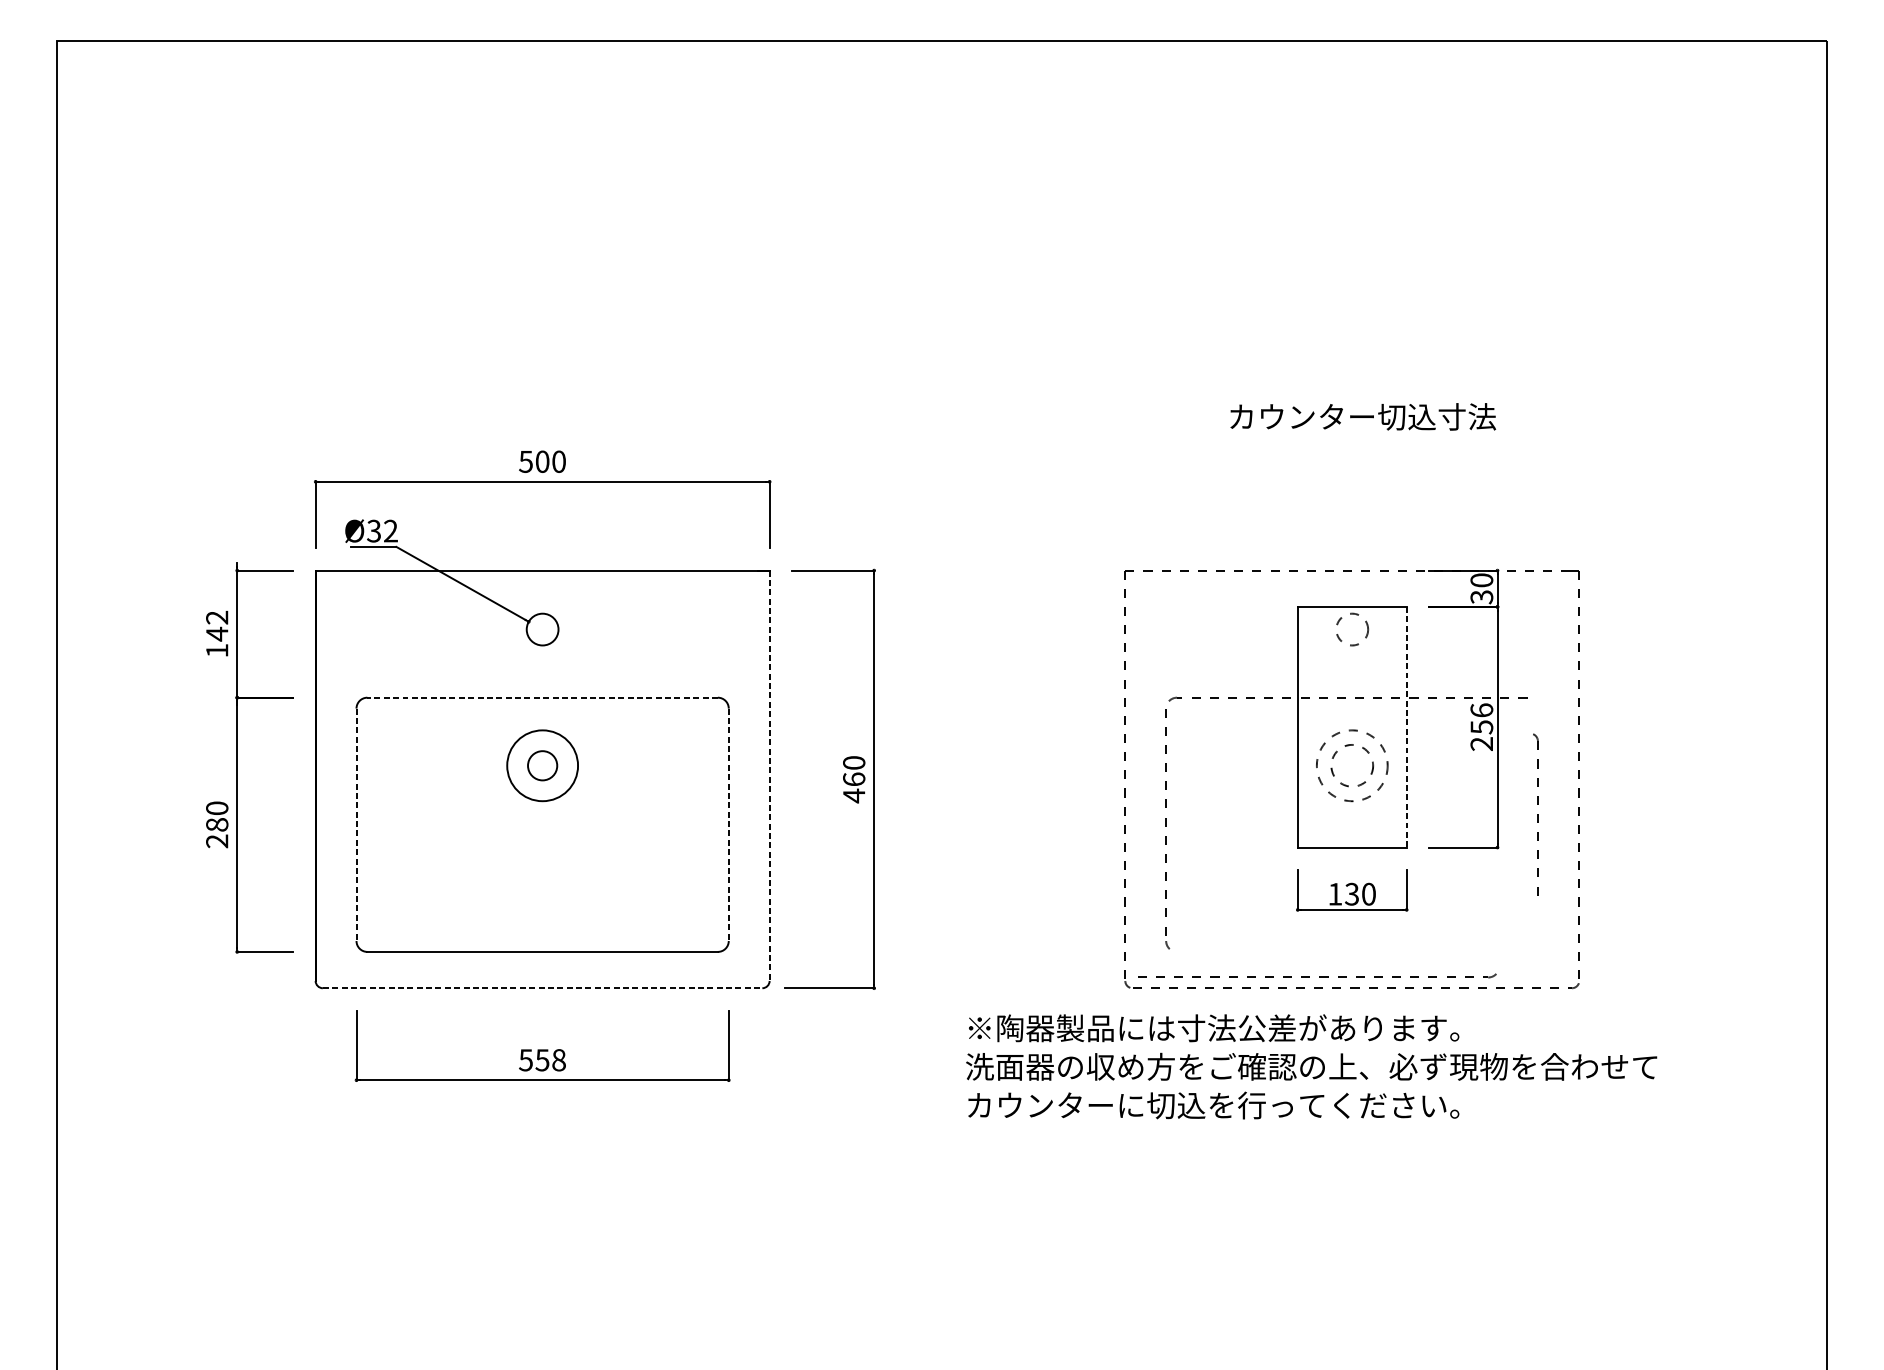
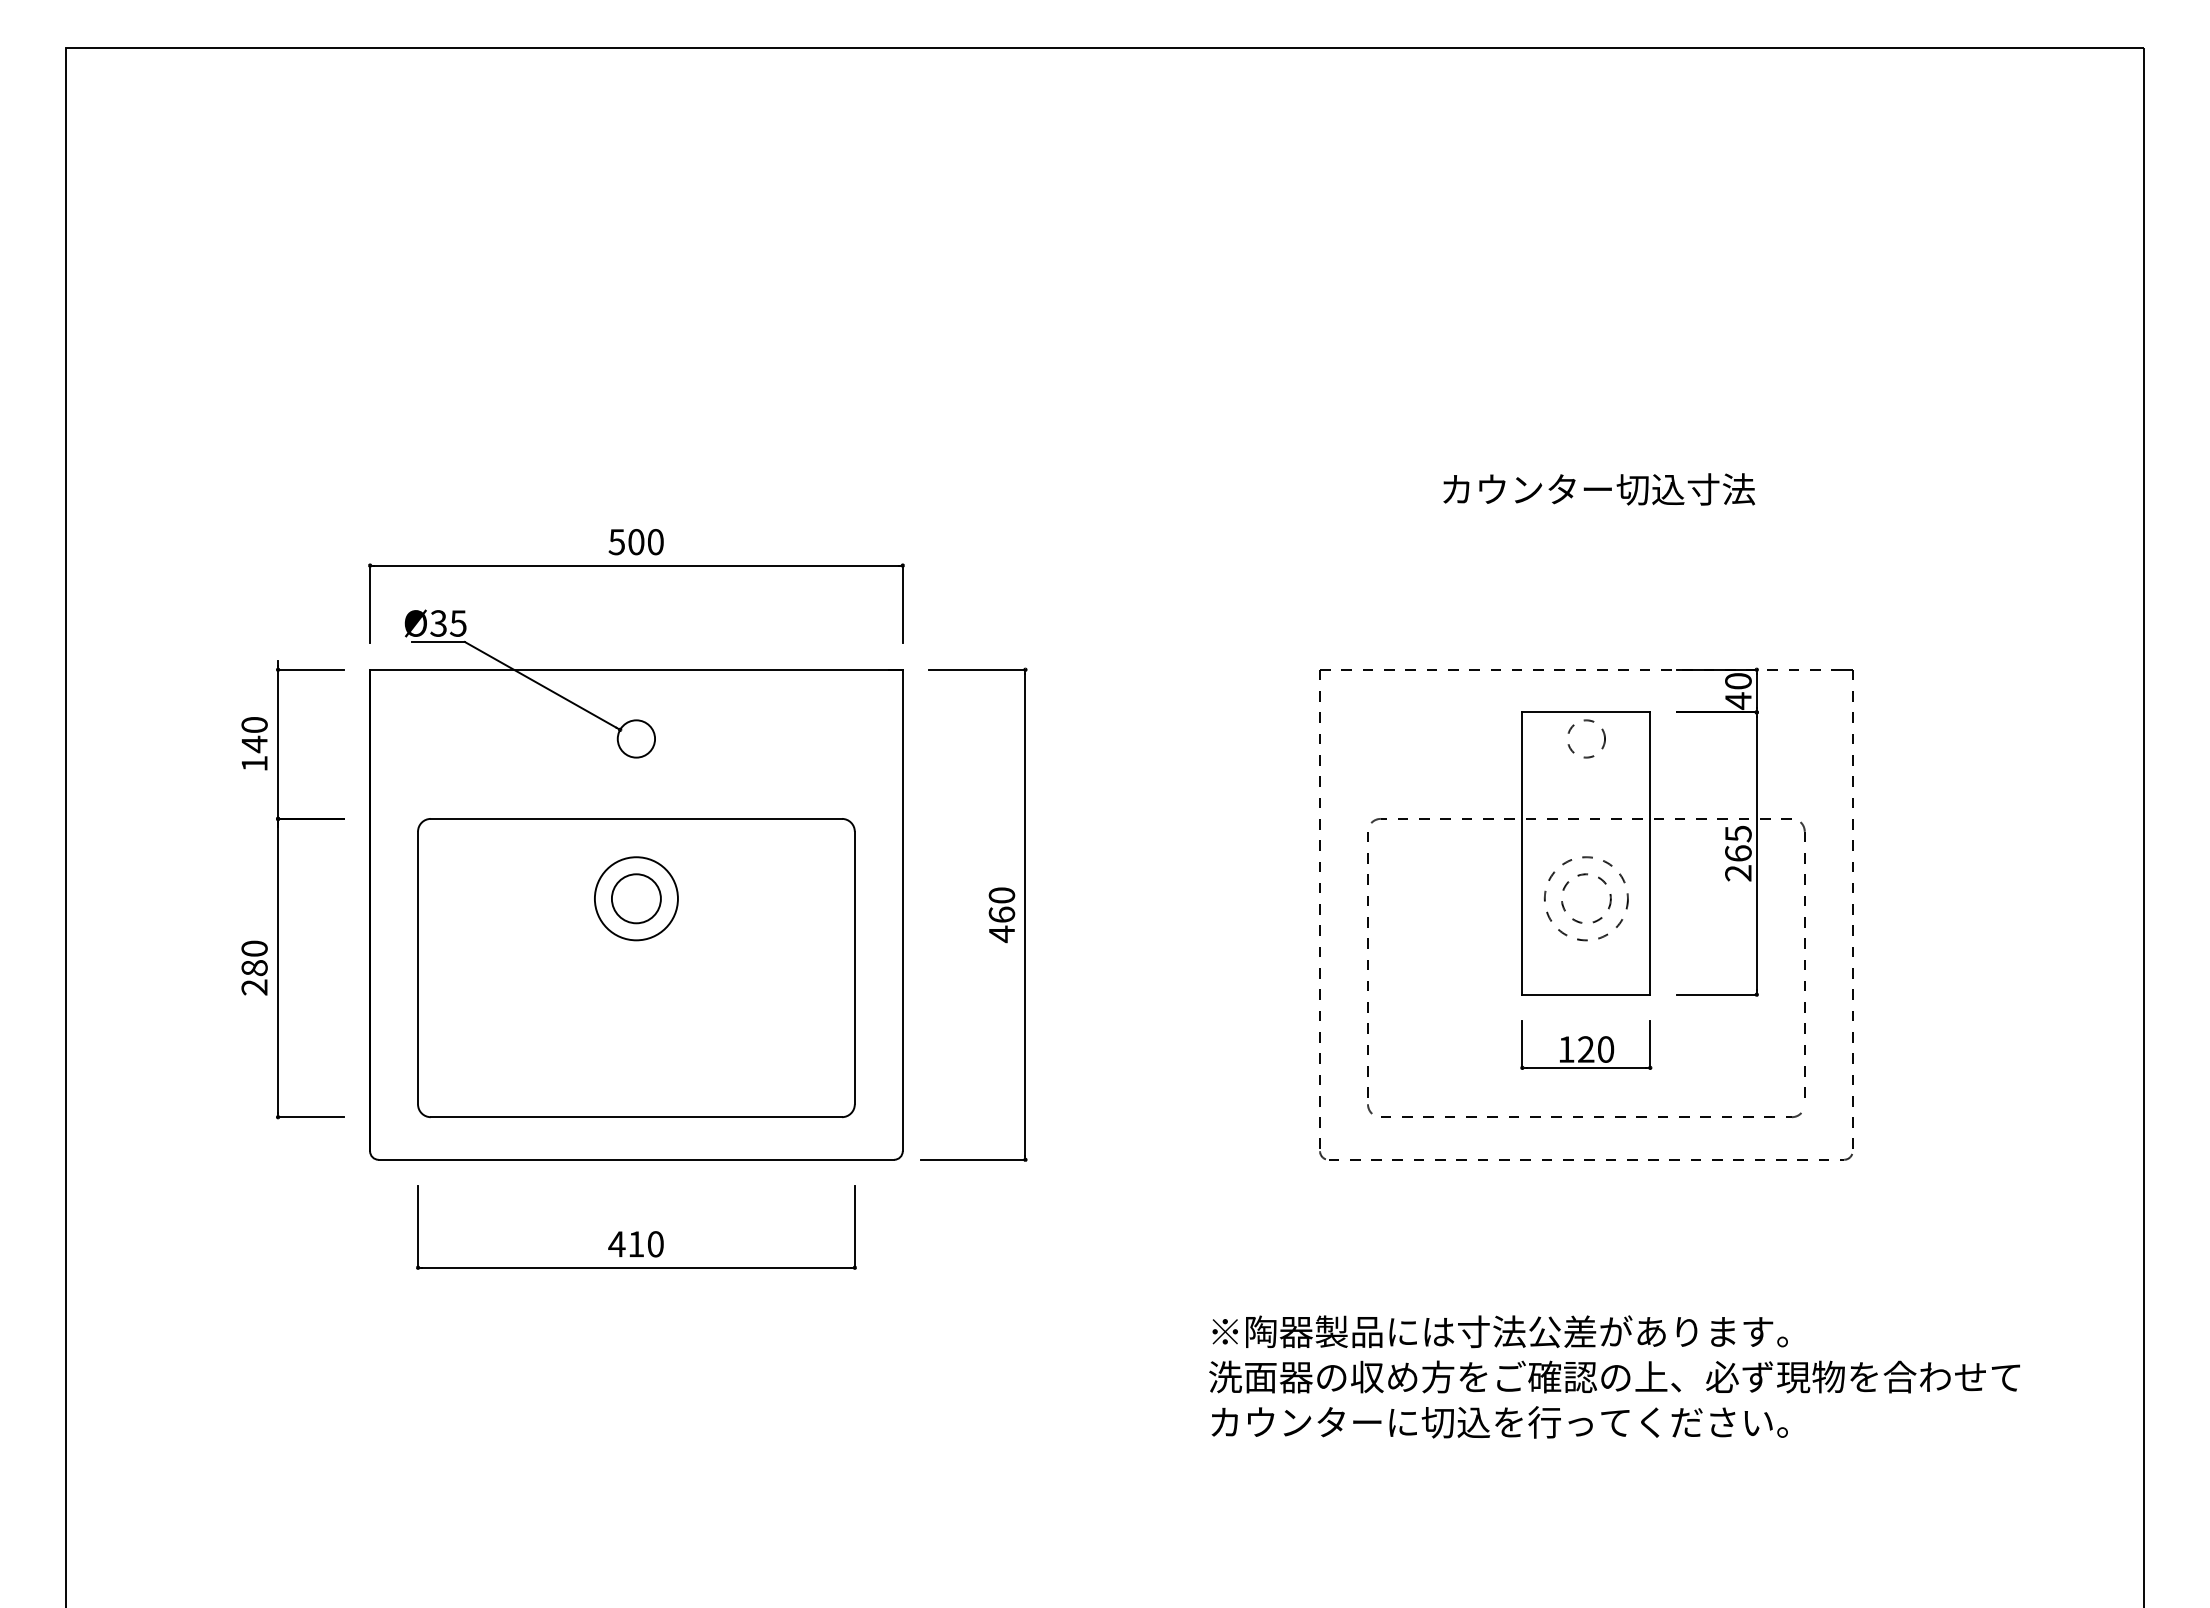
text: (390, 531) -> (457, 623), Ø32 -> Ø35
text: (1481, 596) -> (1738, 700), 30 -> 40
text: (217, 618) -> (254, 725), 142 -> 140
line: (542, 697) -> (636, 818), dashed -> solid
text: (1481, 718) -> (1738, 843), 256 -> 265
line: (1406, 728) -> (1650, 854), dashed -> solid
circle: (541, 765) -> (635, 898), size x1.43
line: (769, 775) -> (902, 910), dashed -> solid
part: (1536, 817) -> (1802, 959), size x1.43
line: (356, 825) -> (418, 968), dashed -> solid
line: (728, 825) -> (854, 968), dashed -> solid
text: (1351, 894) -> (1585, 1049), 130 -> 120
part: (1317, 976) -> (1591, 1115), moved
line: (542, 987) -> (636, 1159), dashed -> solid
text: (541, 1060) -> (635, 1244), 558 -> 410
text: (1311, 1066) -> (1614, 1376), moved

